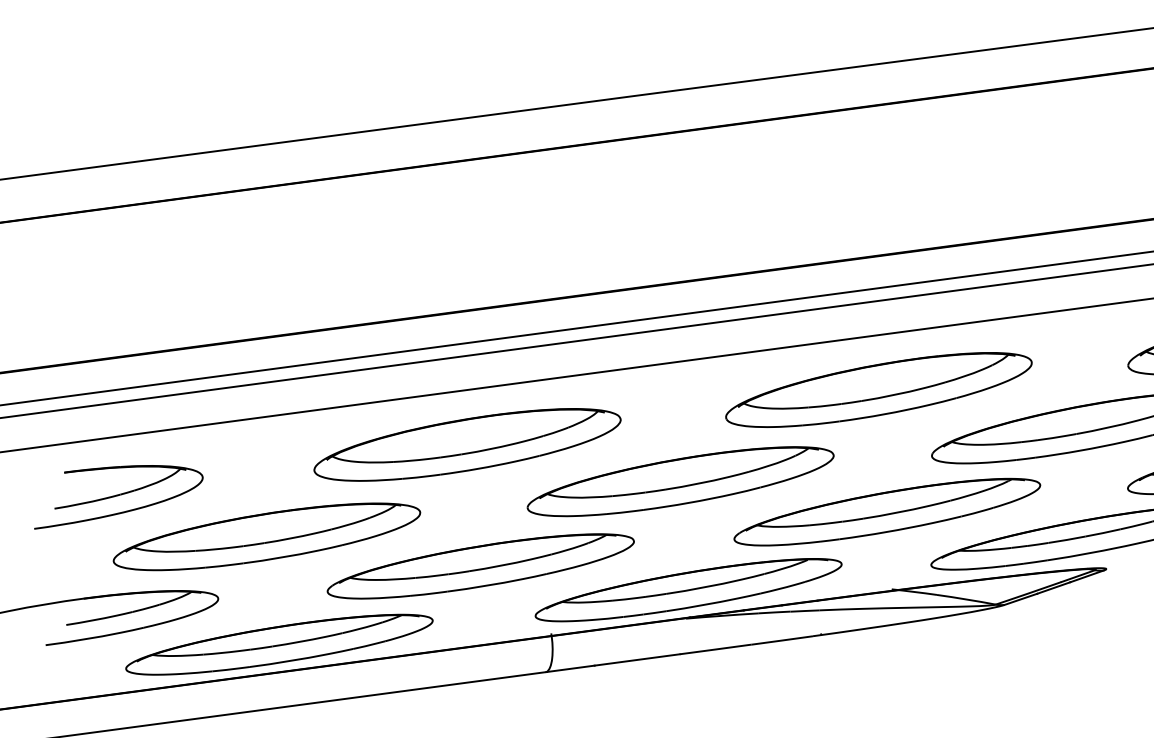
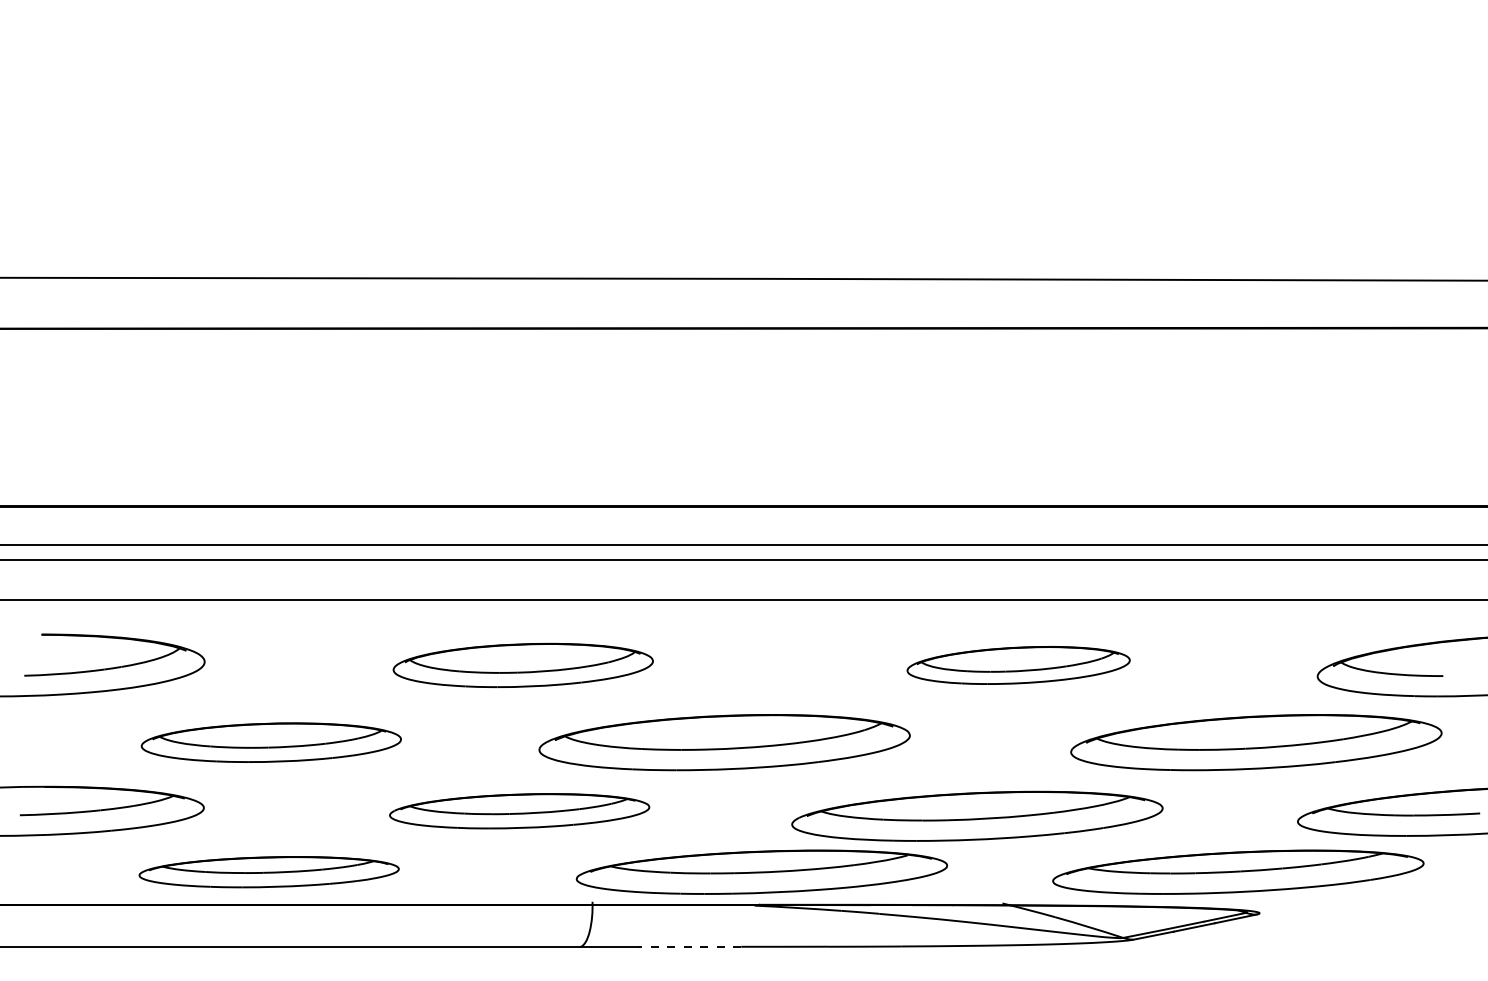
part: (878, 390) -> (1018, 665), size x0.6
part: (467, 444) -> (523, 665), size x0.7
part: (680, 481) -> (724, 742), moved
part: (887, 511) -> (977, 815), moved
part: (267, 536) -> (271, 742), size x0.7
part: (480, 565) -> (519, 810), size x0.7
part: (279, 644) -> (269, 871), size x0.7
line: (636, 659) -> (689, 946), solid -> dashed

